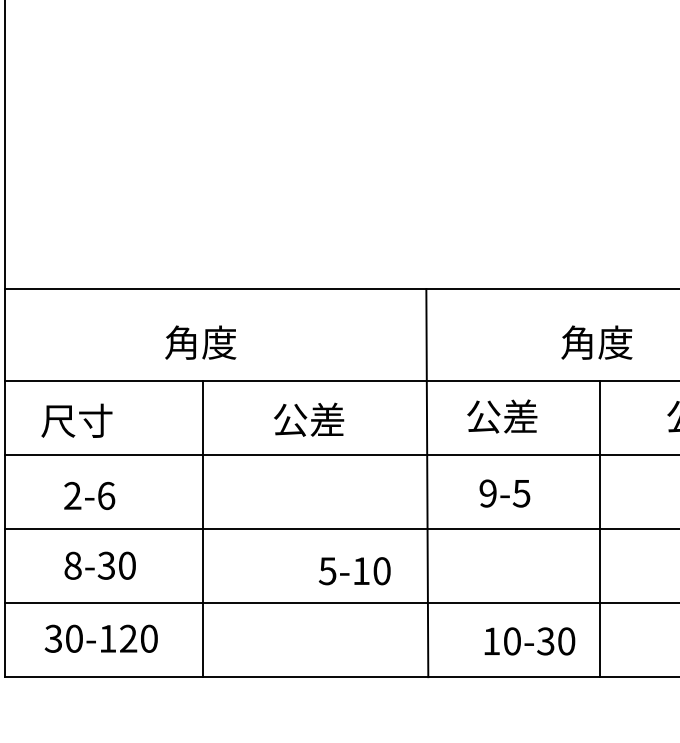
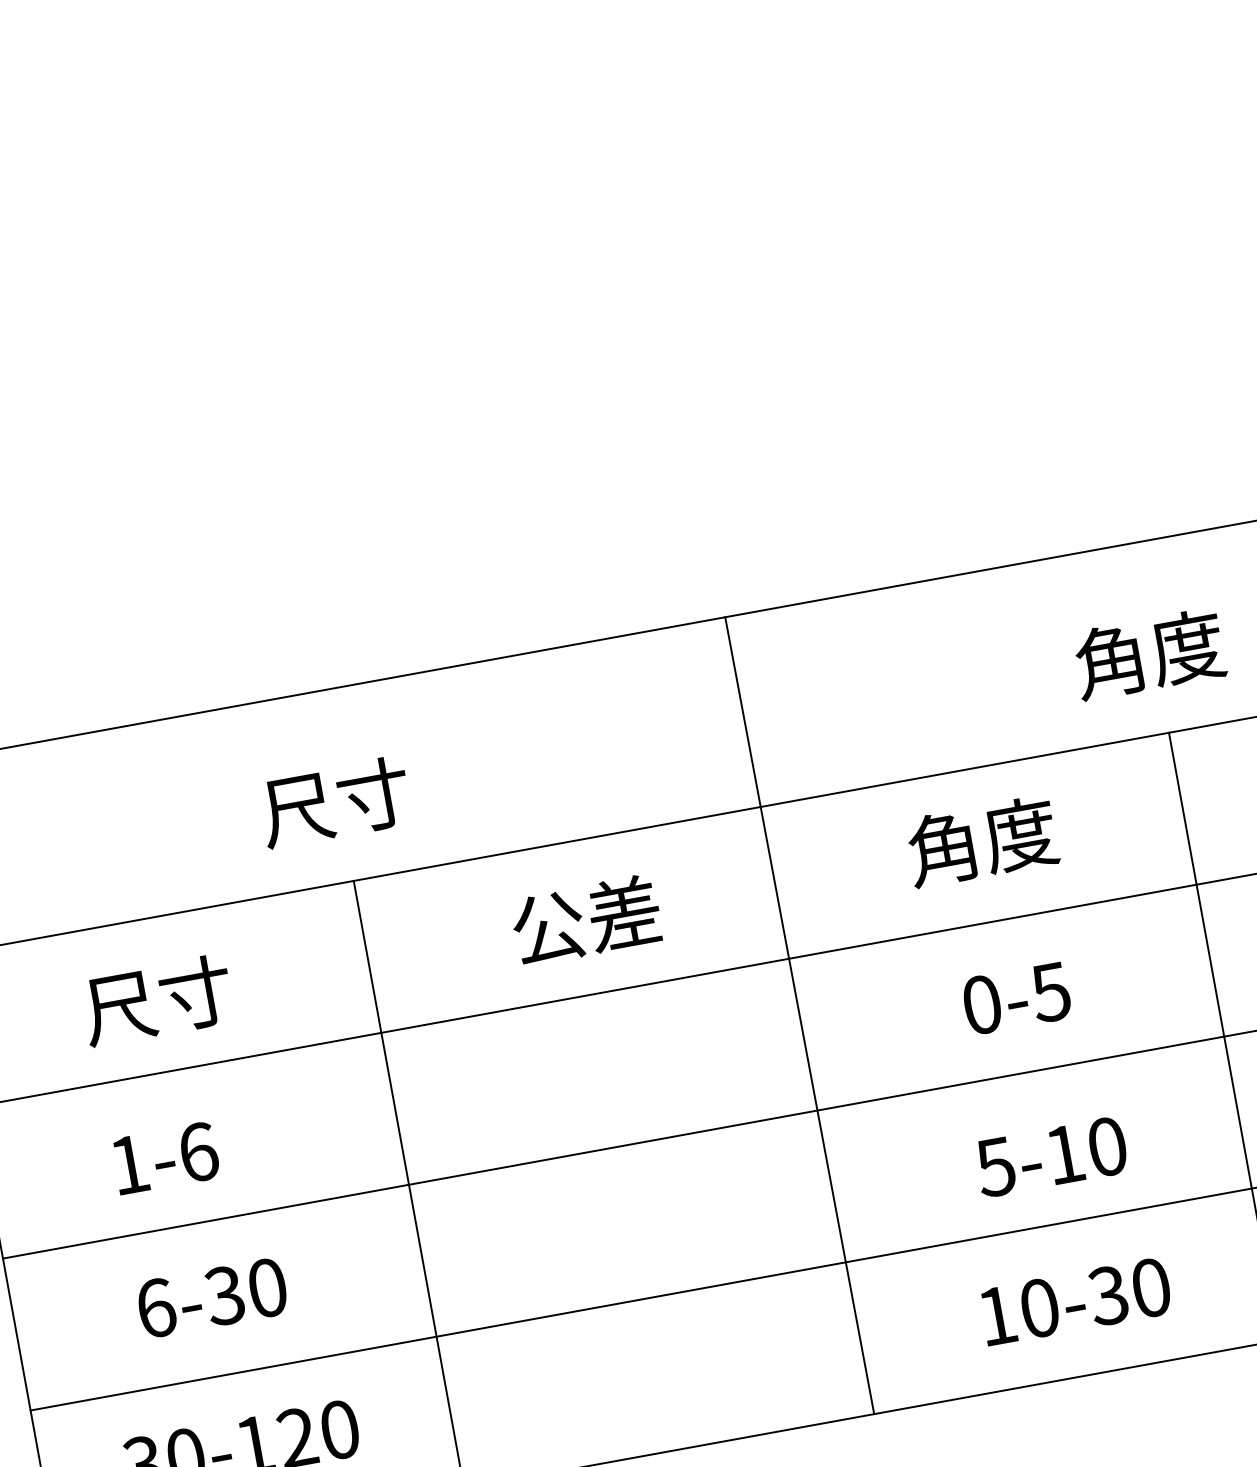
text: (200, 342) -> (334, 801), 角度 -> 尺寸
text: (501, 416) -> (980, 841), 公差 -> 角度
text: (76, 420) -> (156, 999), moved
line: (427, 482) -> (799, 1014), moved
text: (487, 493) -> (980, 1004), 9-5 -> 0-5
text: (72, 495) -> (128, 1164), 2-6 -> 1-6
text: (72, 565) -> (154, 1307), 8-30 -> 6-30
text: (354, 571) -> (1050, 1157), moved
text: (529, 641) -> (1074, 1301), moved

